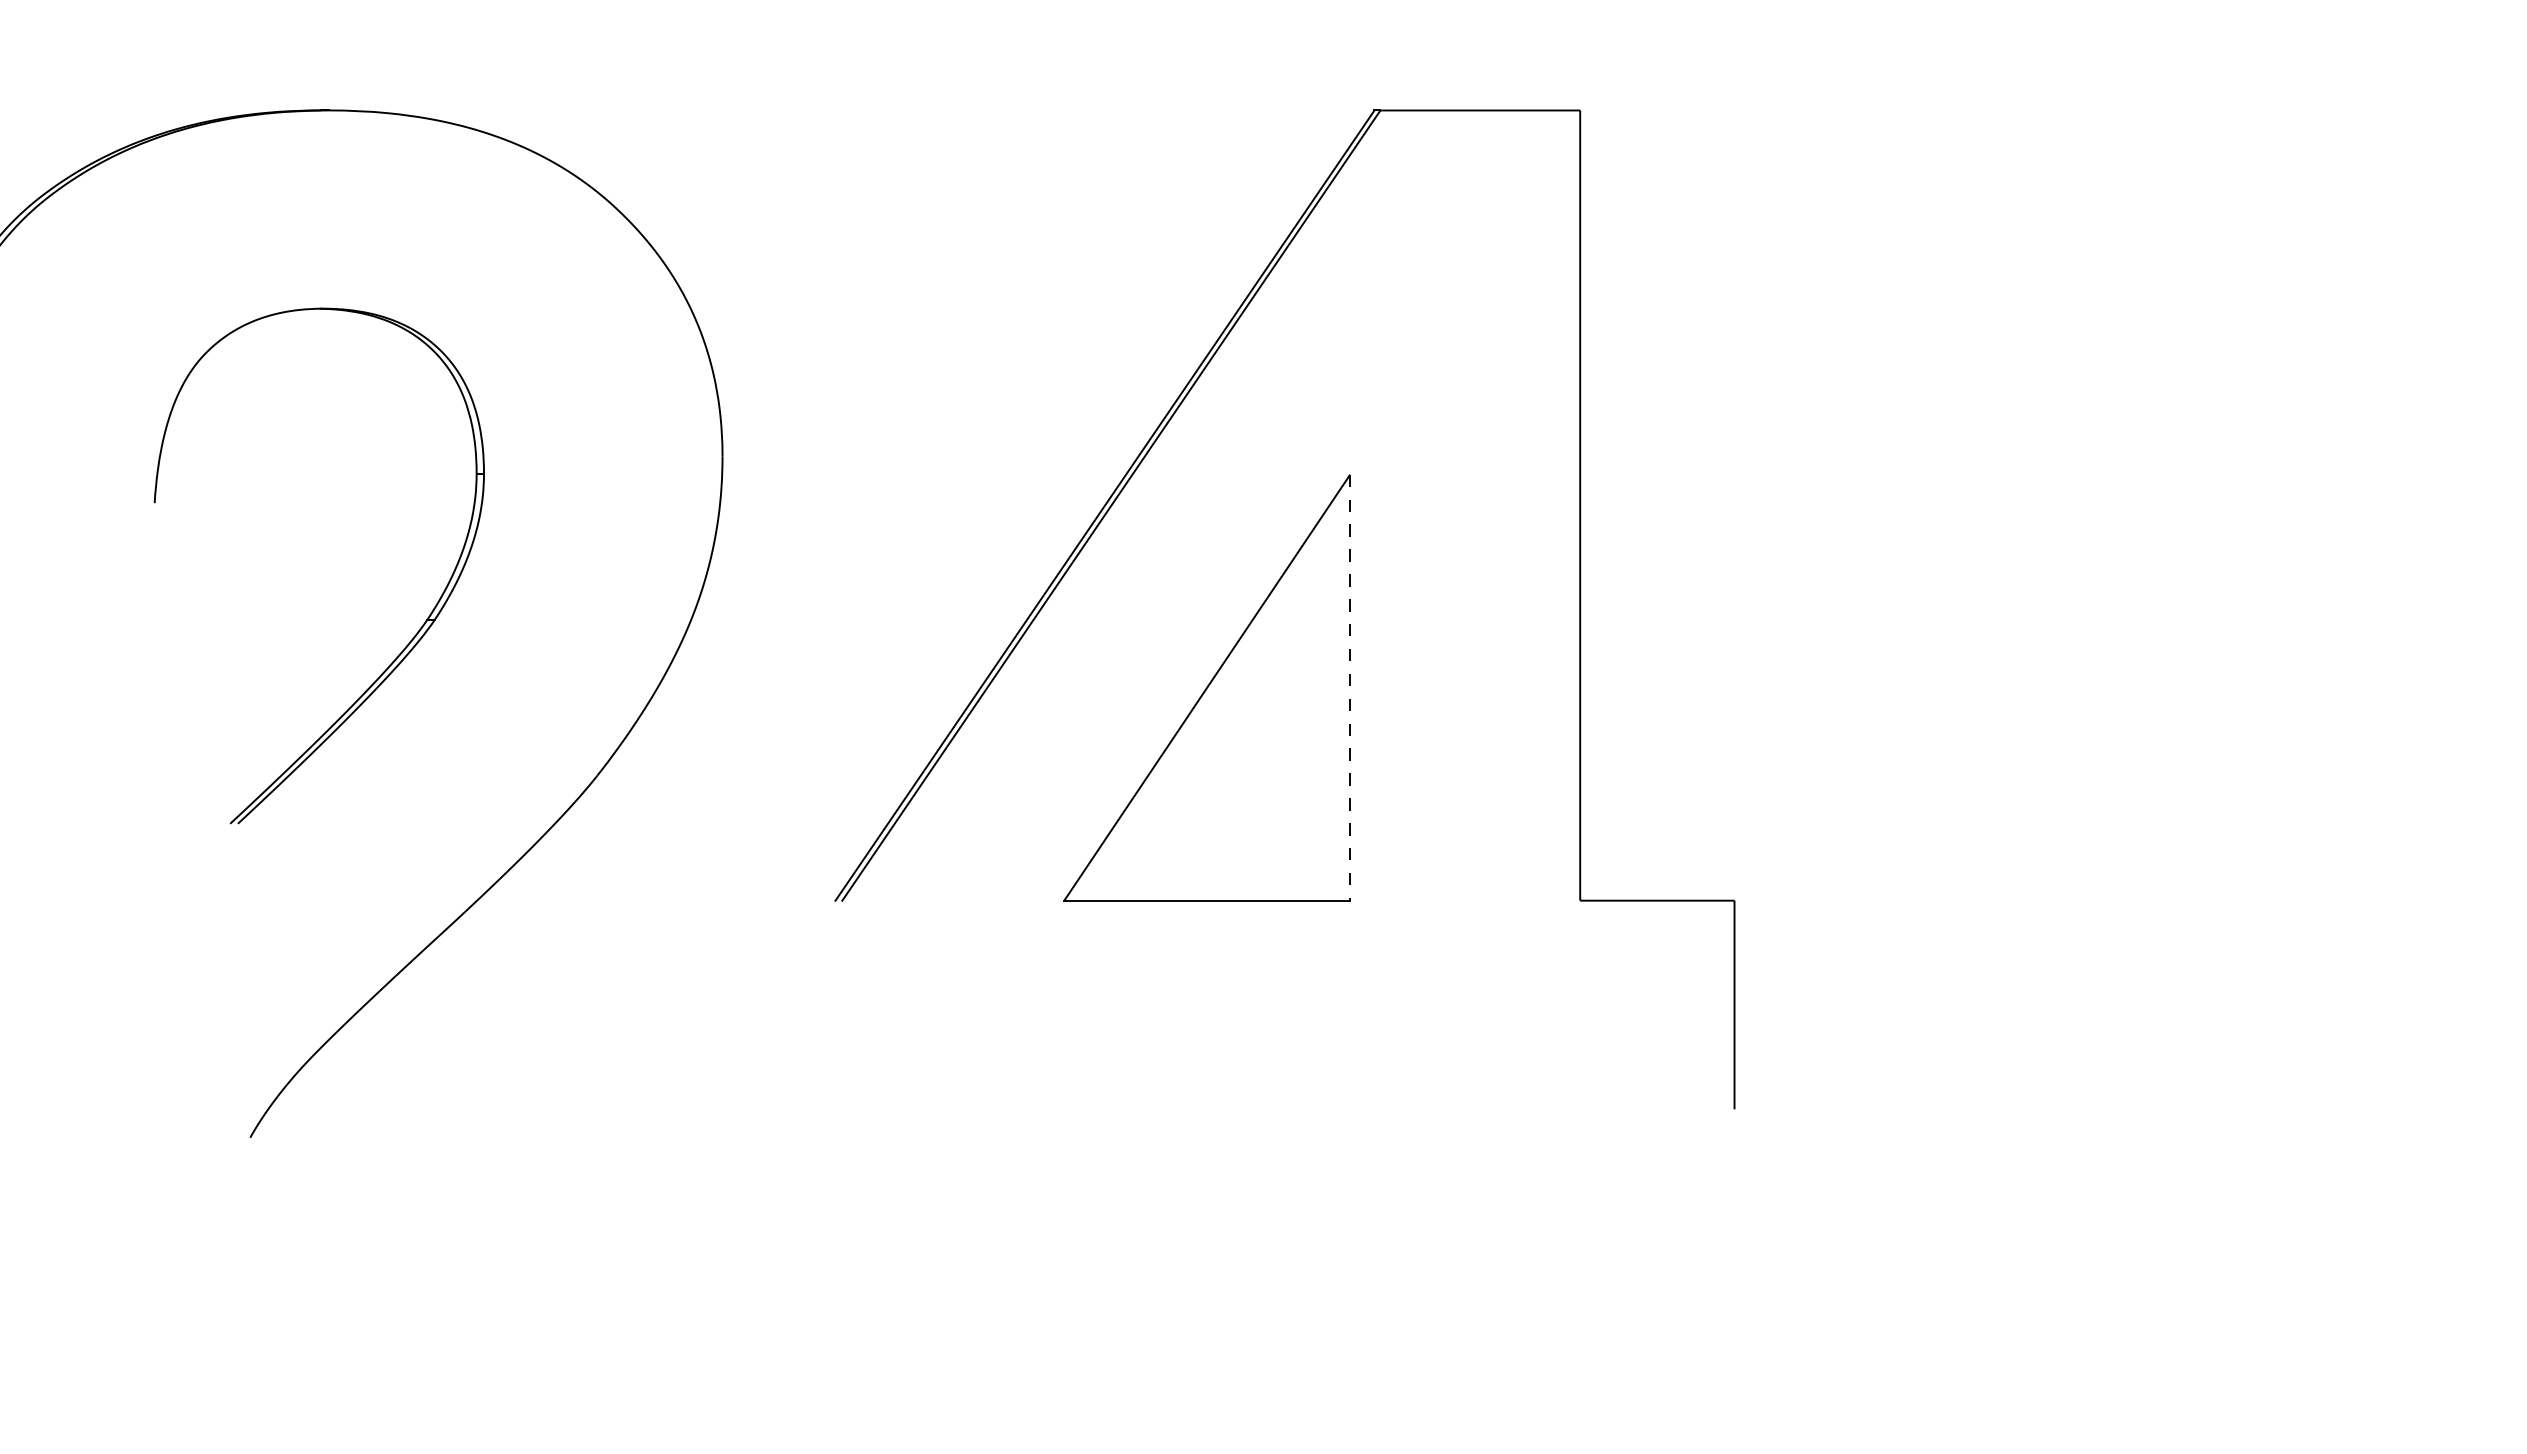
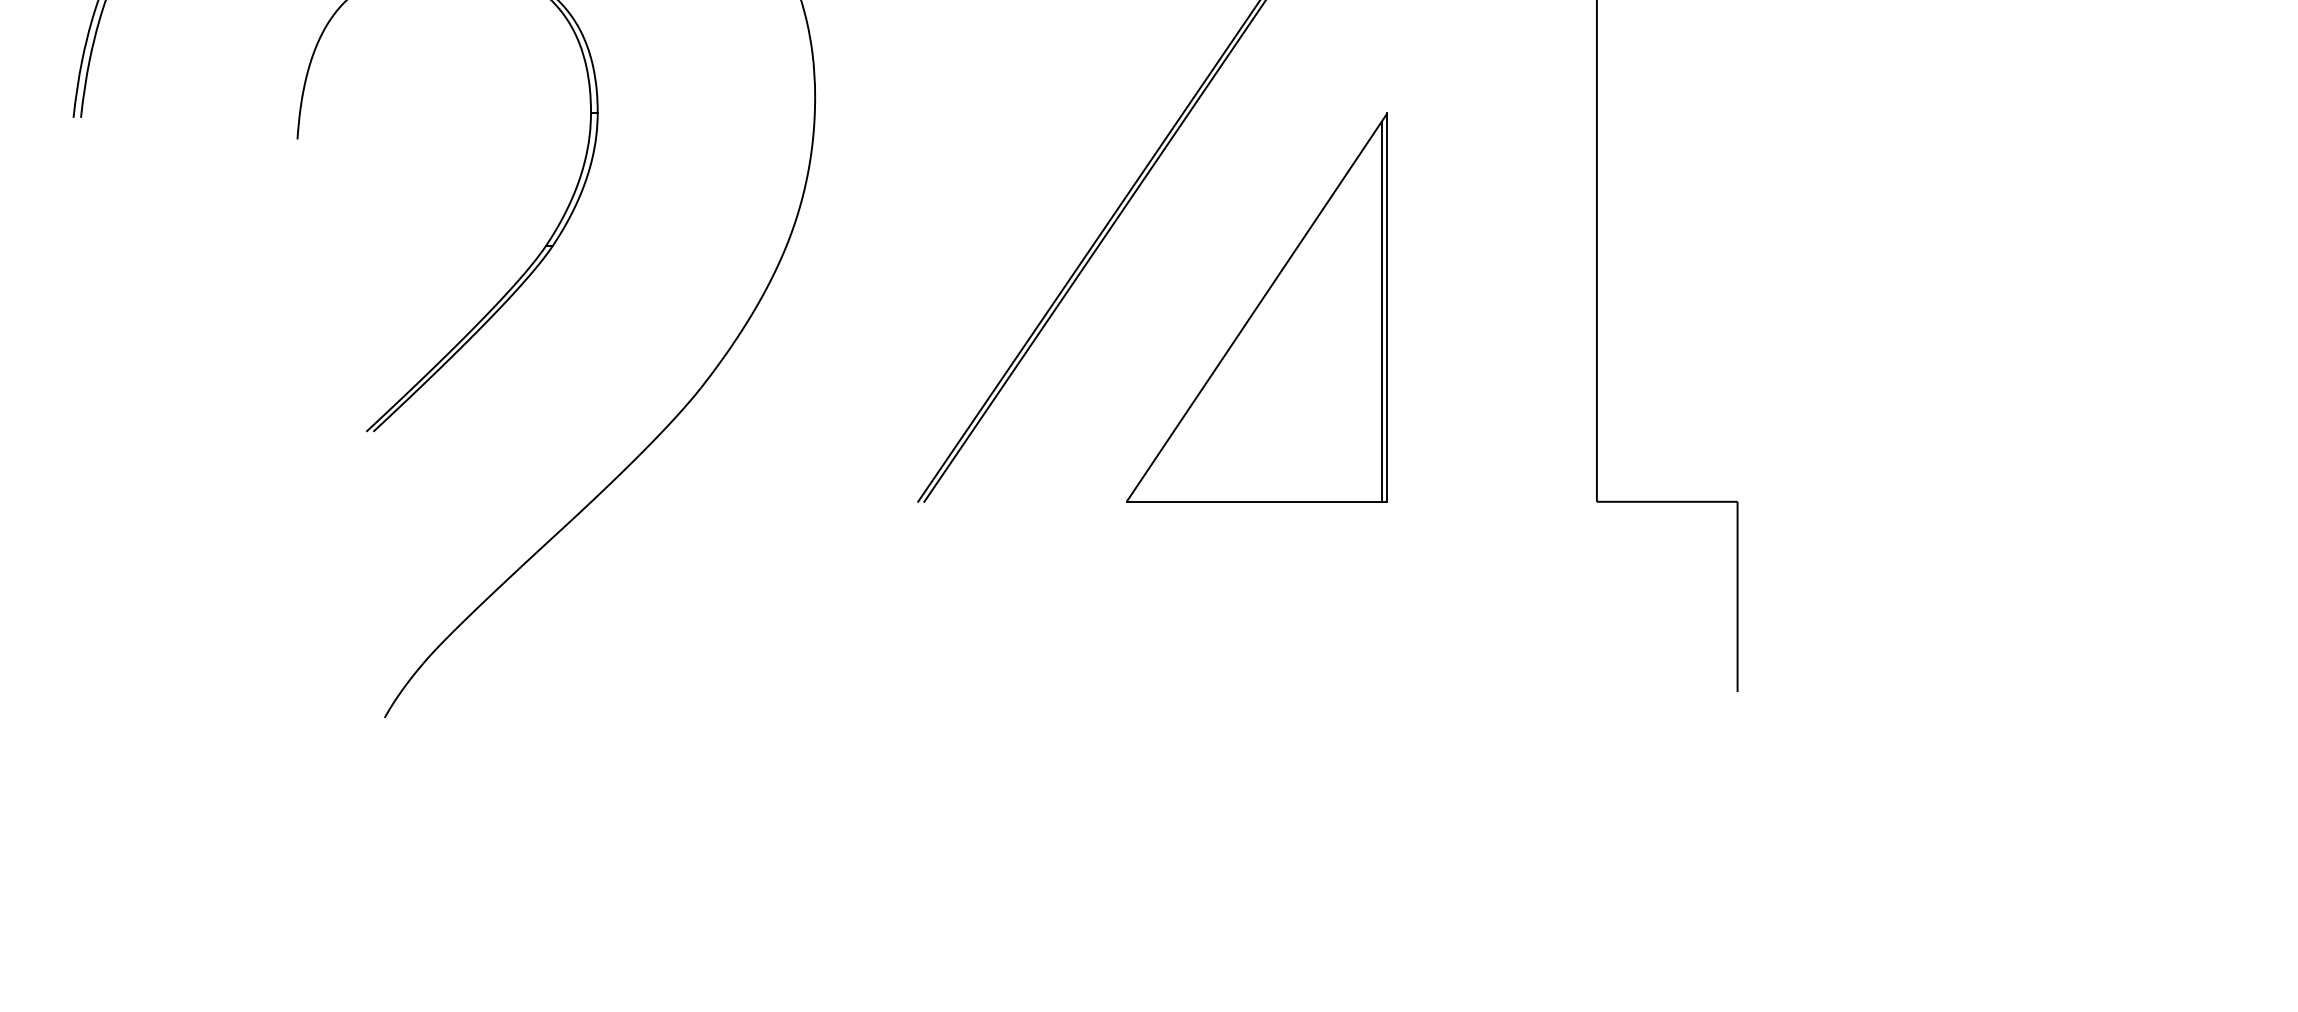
line: (1350, 688) -> (1387, 308), dashed -> solid
line: (1344, 691) -> (1382, 311), added

